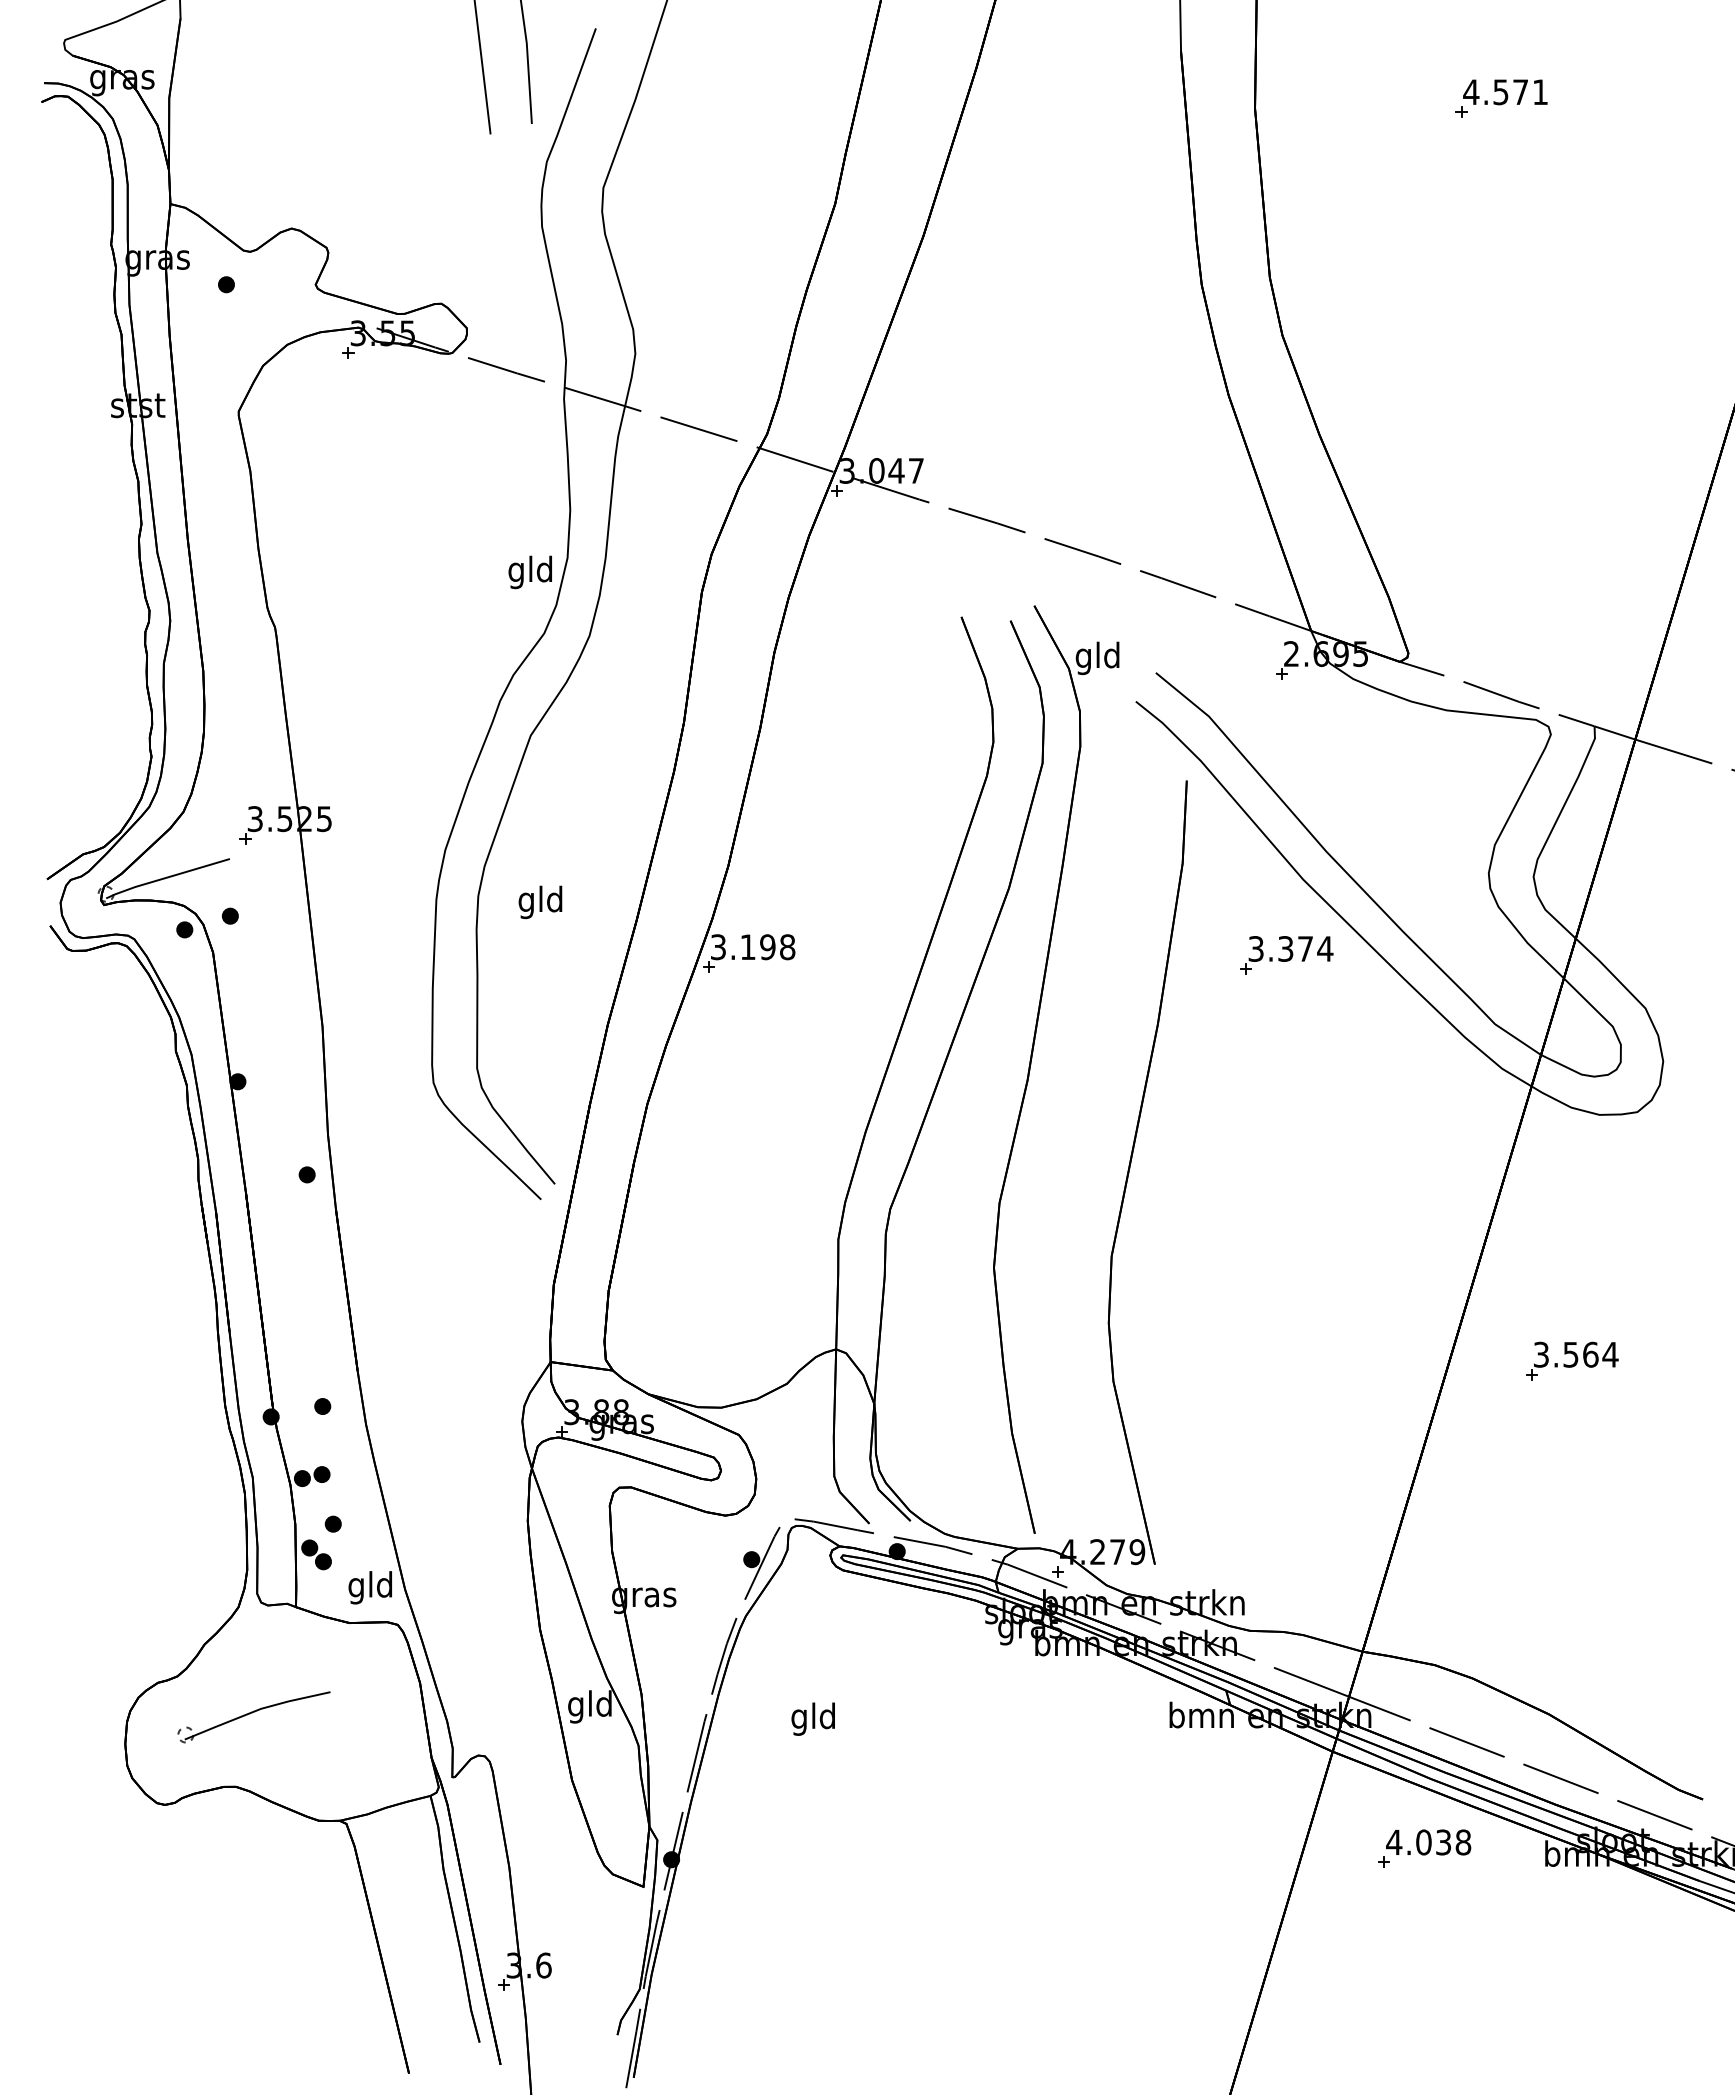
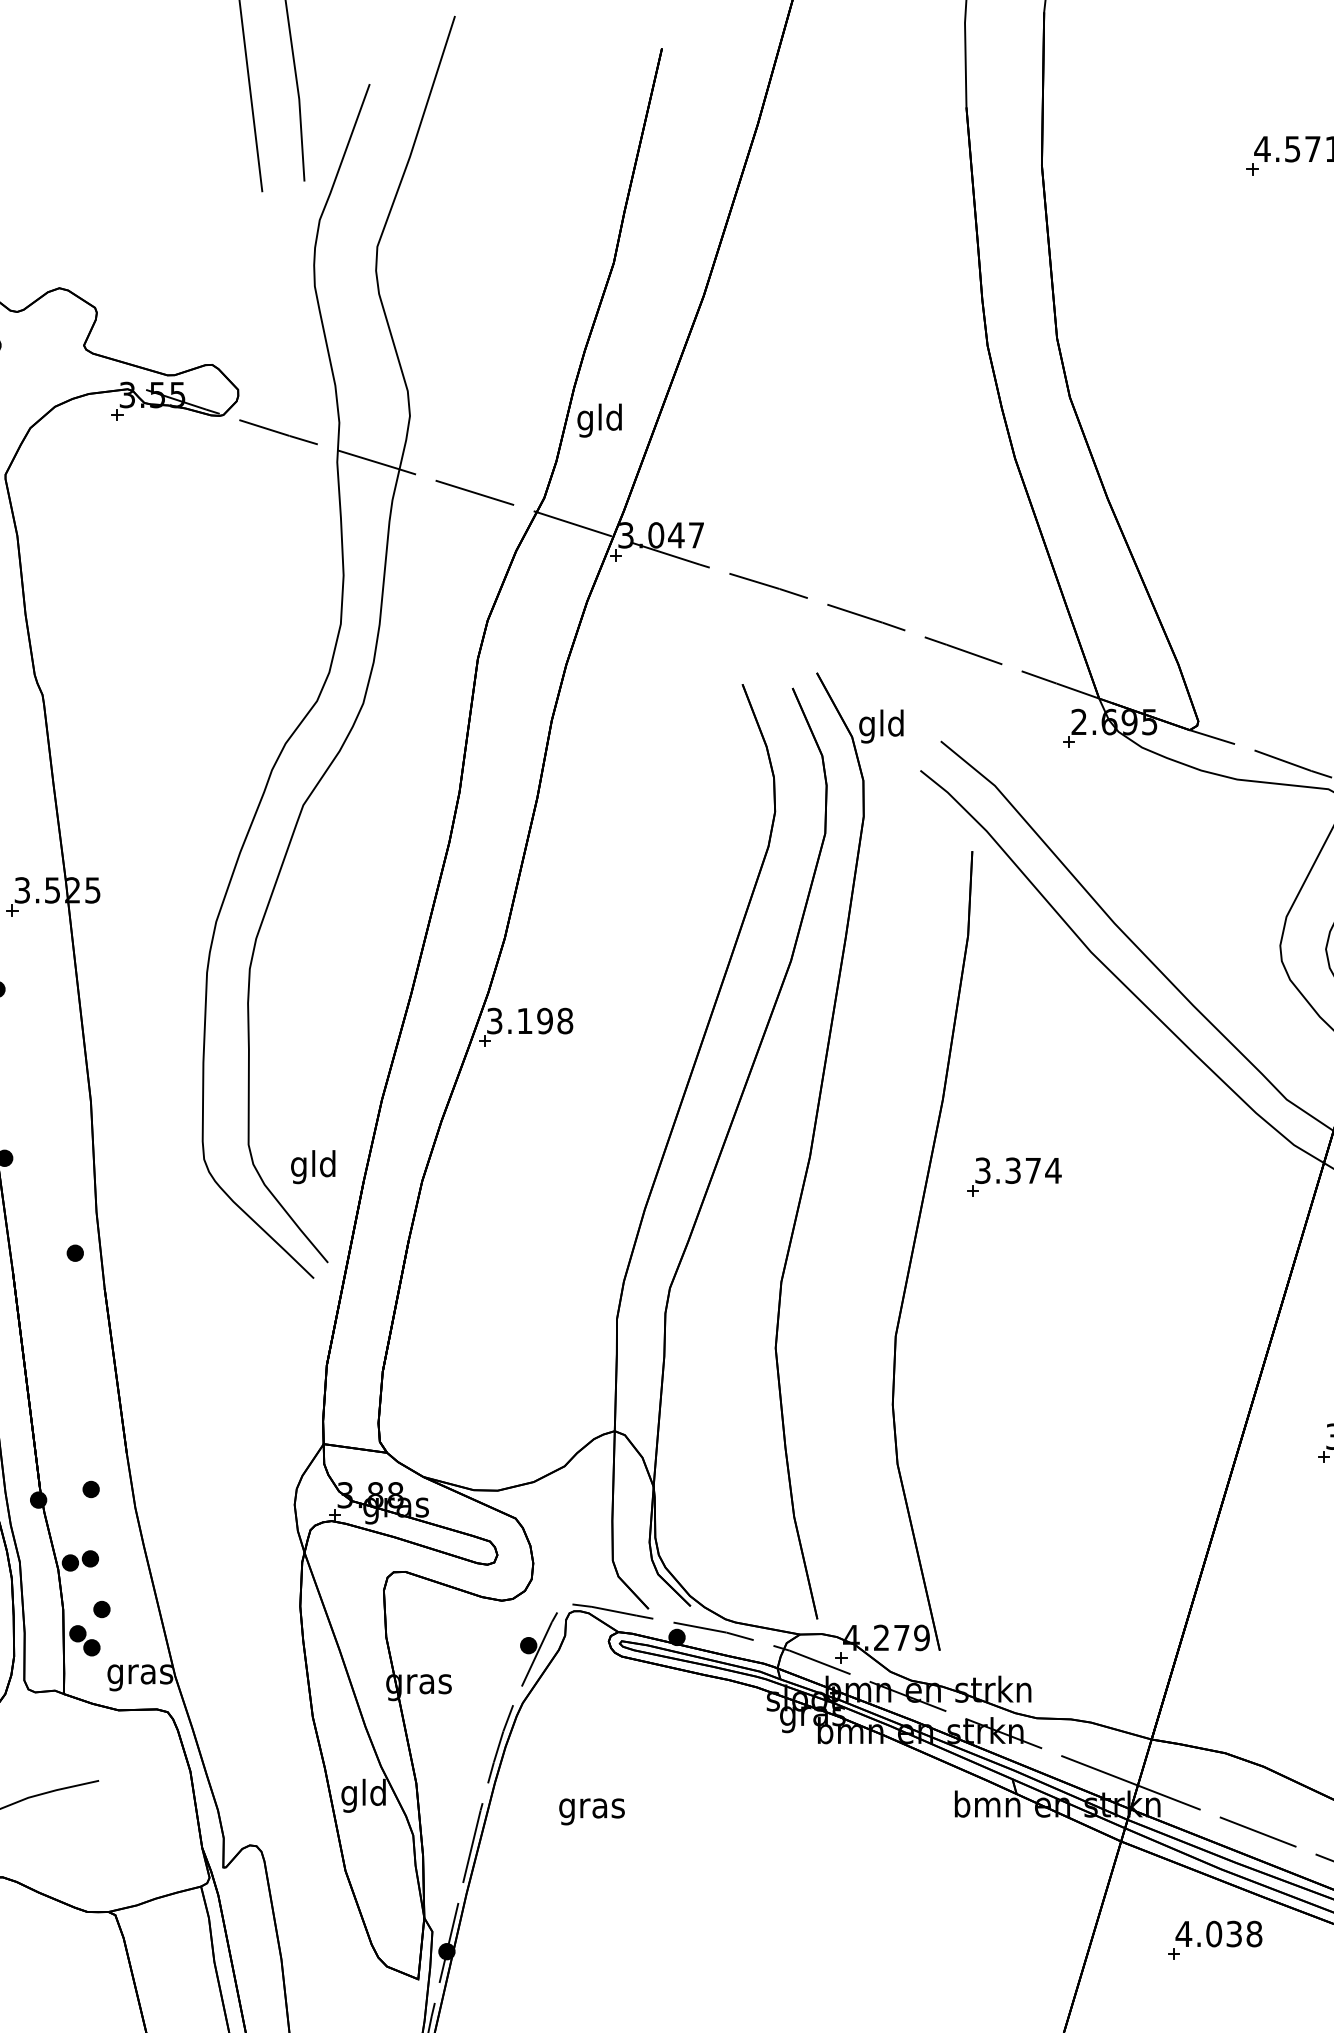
text: (529, 572) -> (598, 420), moved
text: (540, 902) -> (313, 1167), moved
part: (1286, 955) -> (1013, 1177), moved
text: (370, 1587) -> (139, 1674), gld -> gras
text: (813, 1718) -> (591, 1807), gld -> gras

